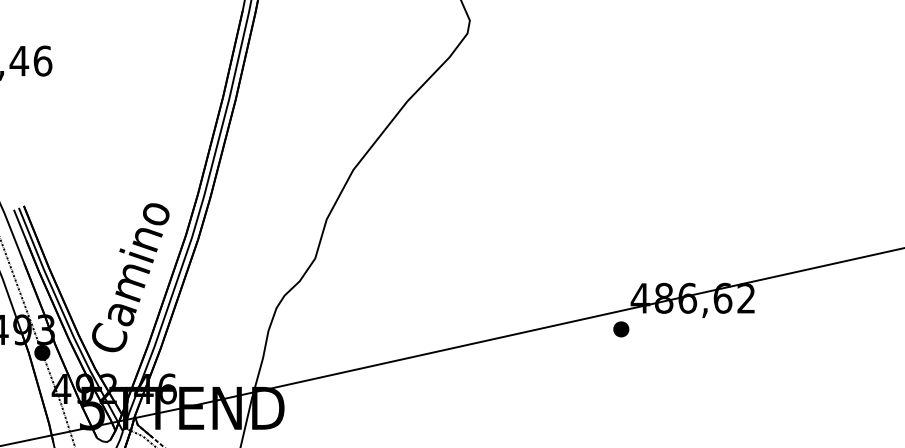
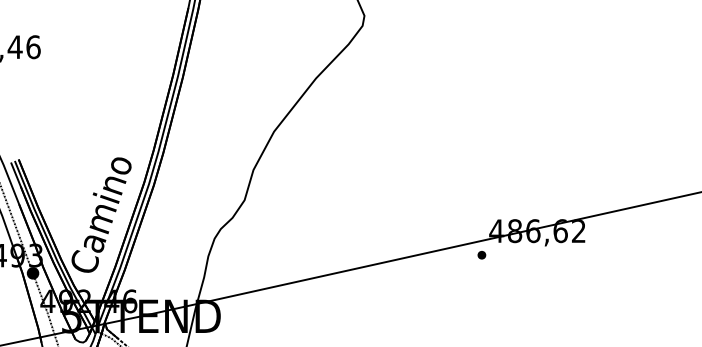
part: (621, 329) -> (482, 255), size x0.7

